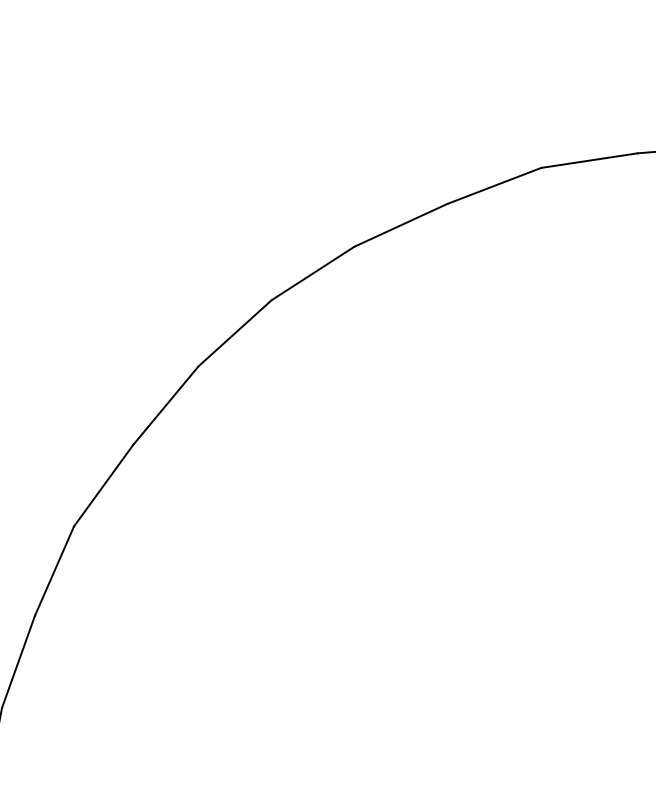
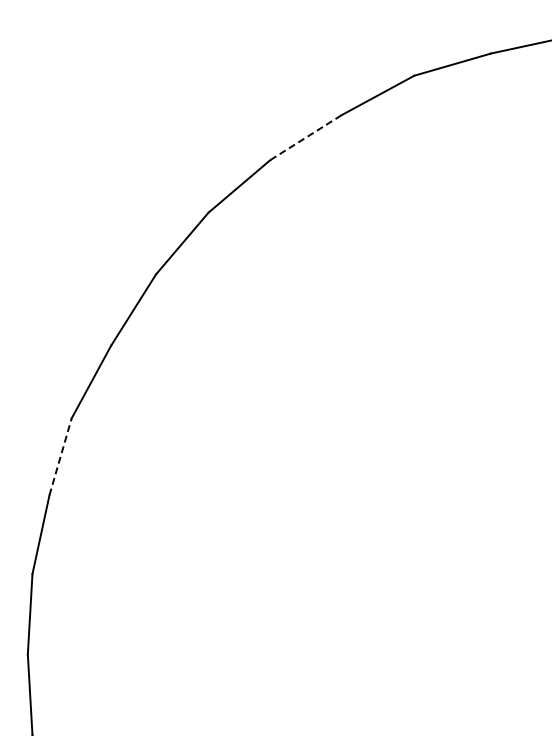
line: (401, 225) -> (306, 137), solid -> dashed
line: (54, 570) -> (60, 456), solid -> dashed

